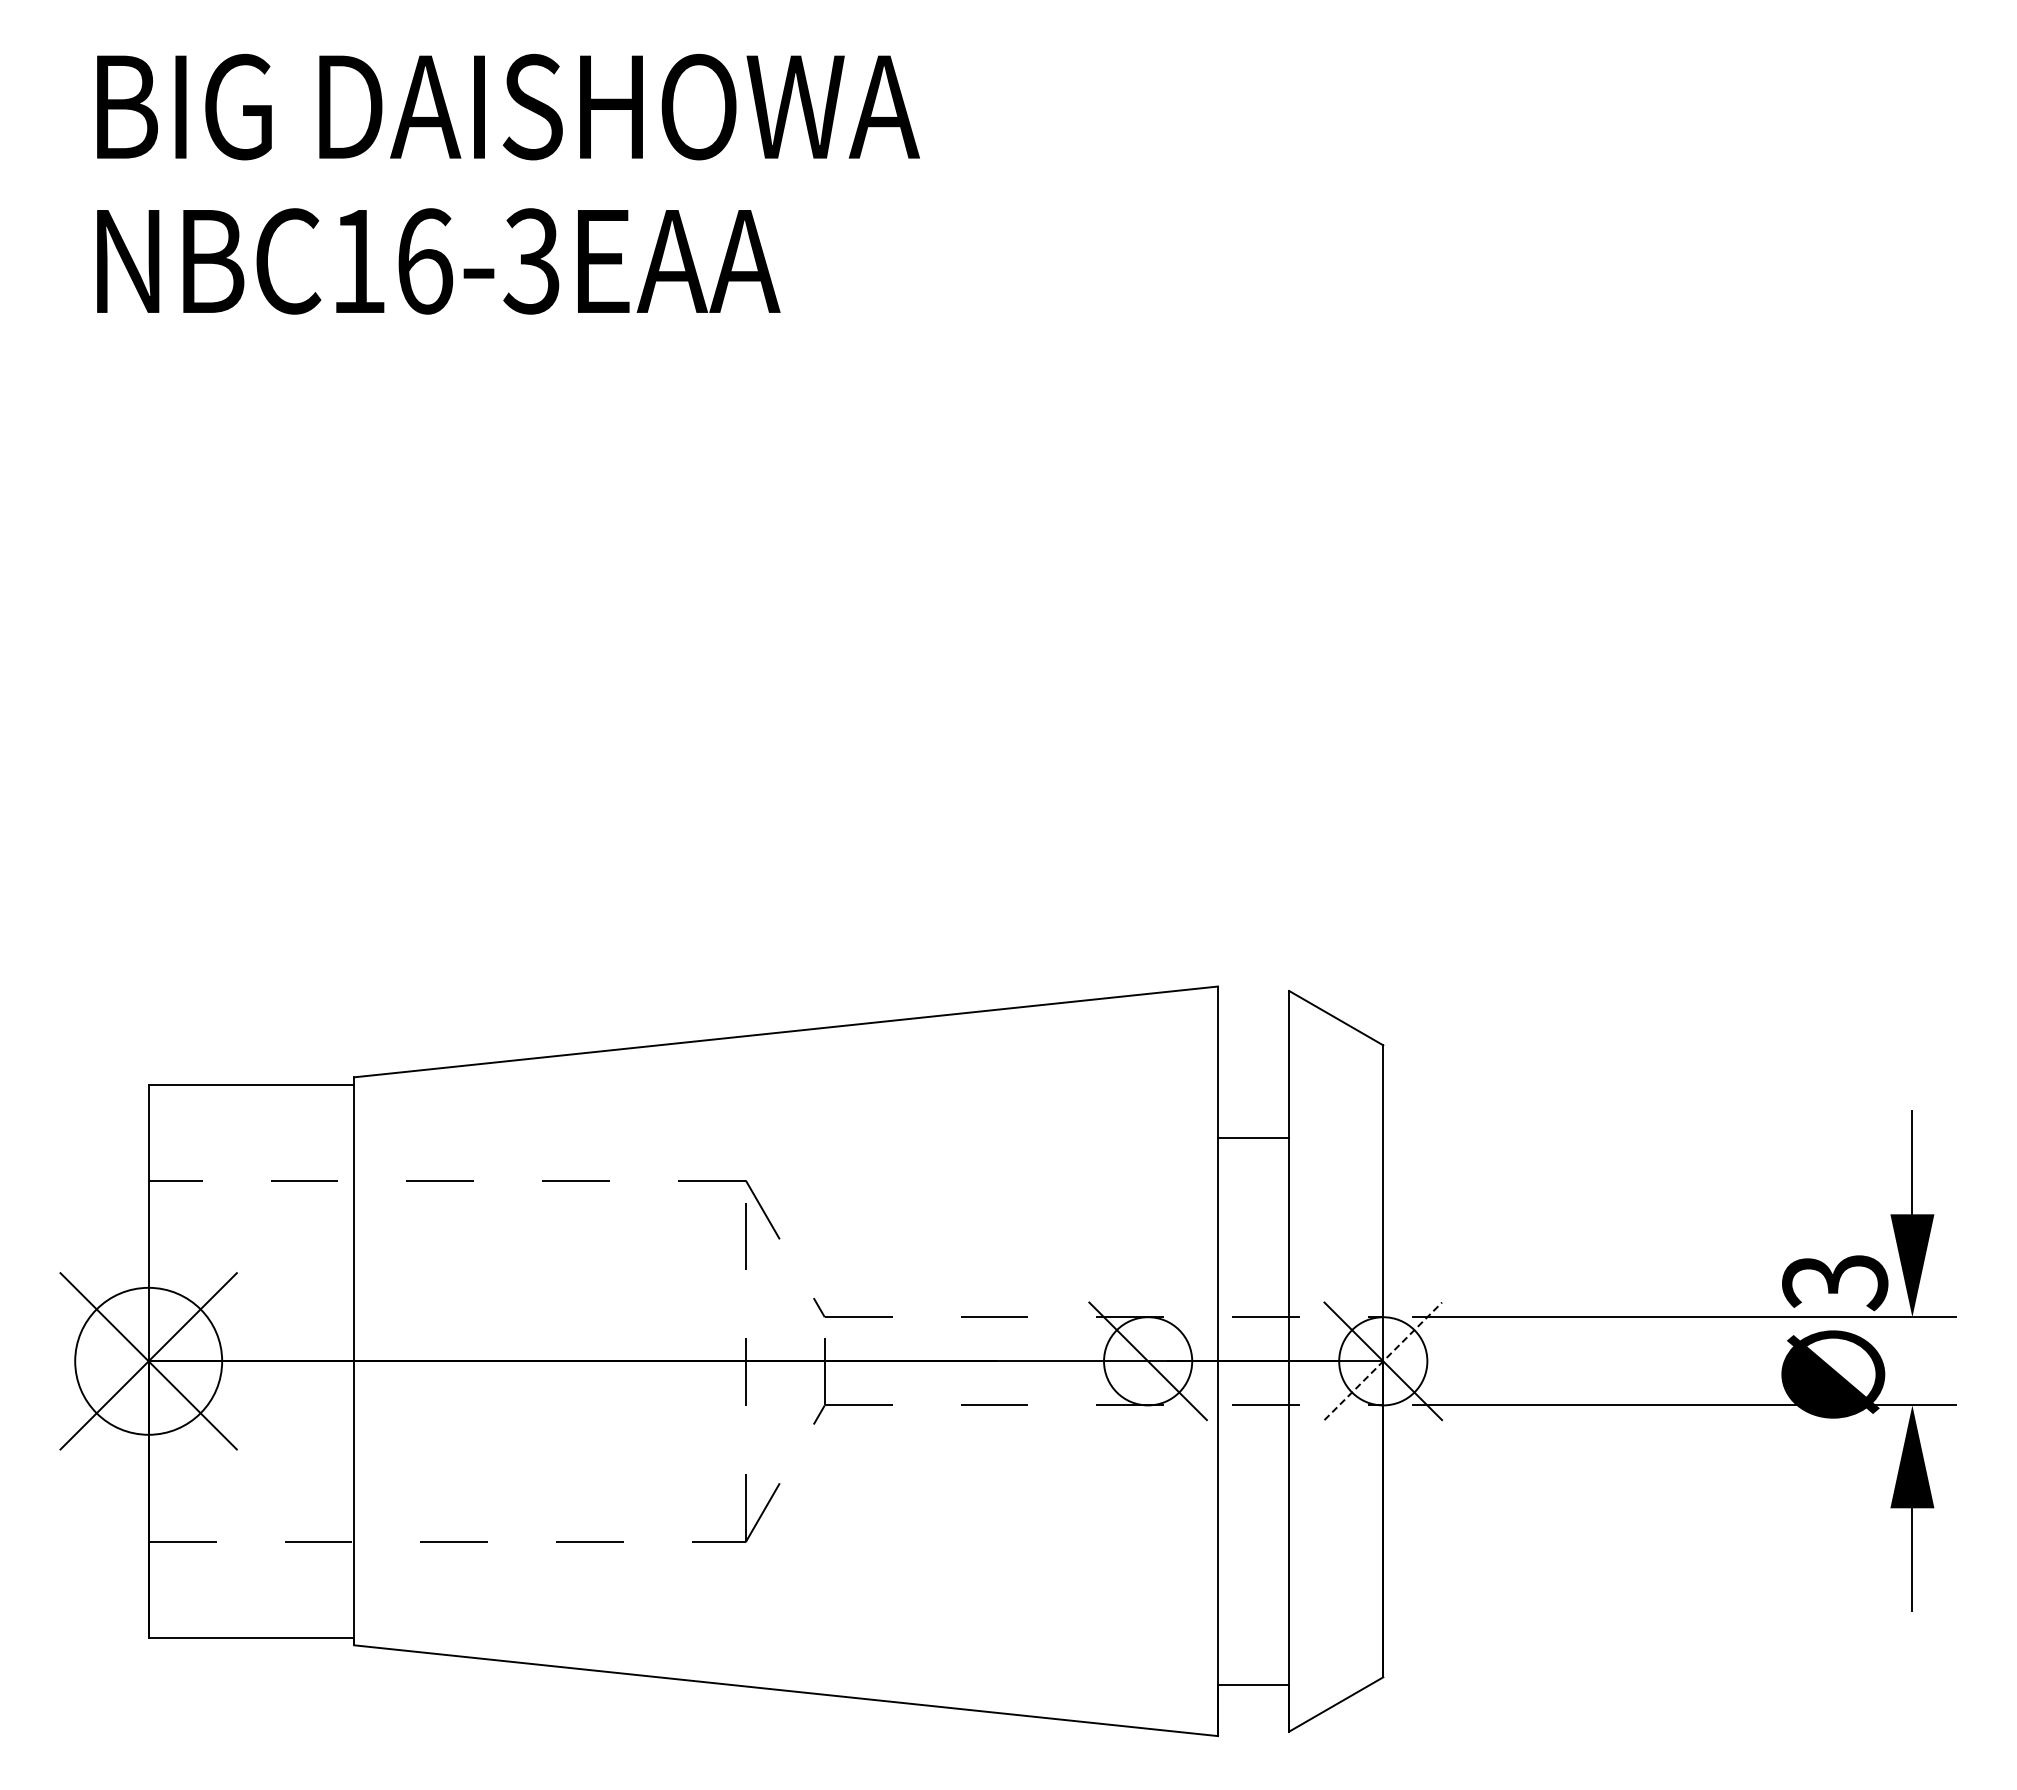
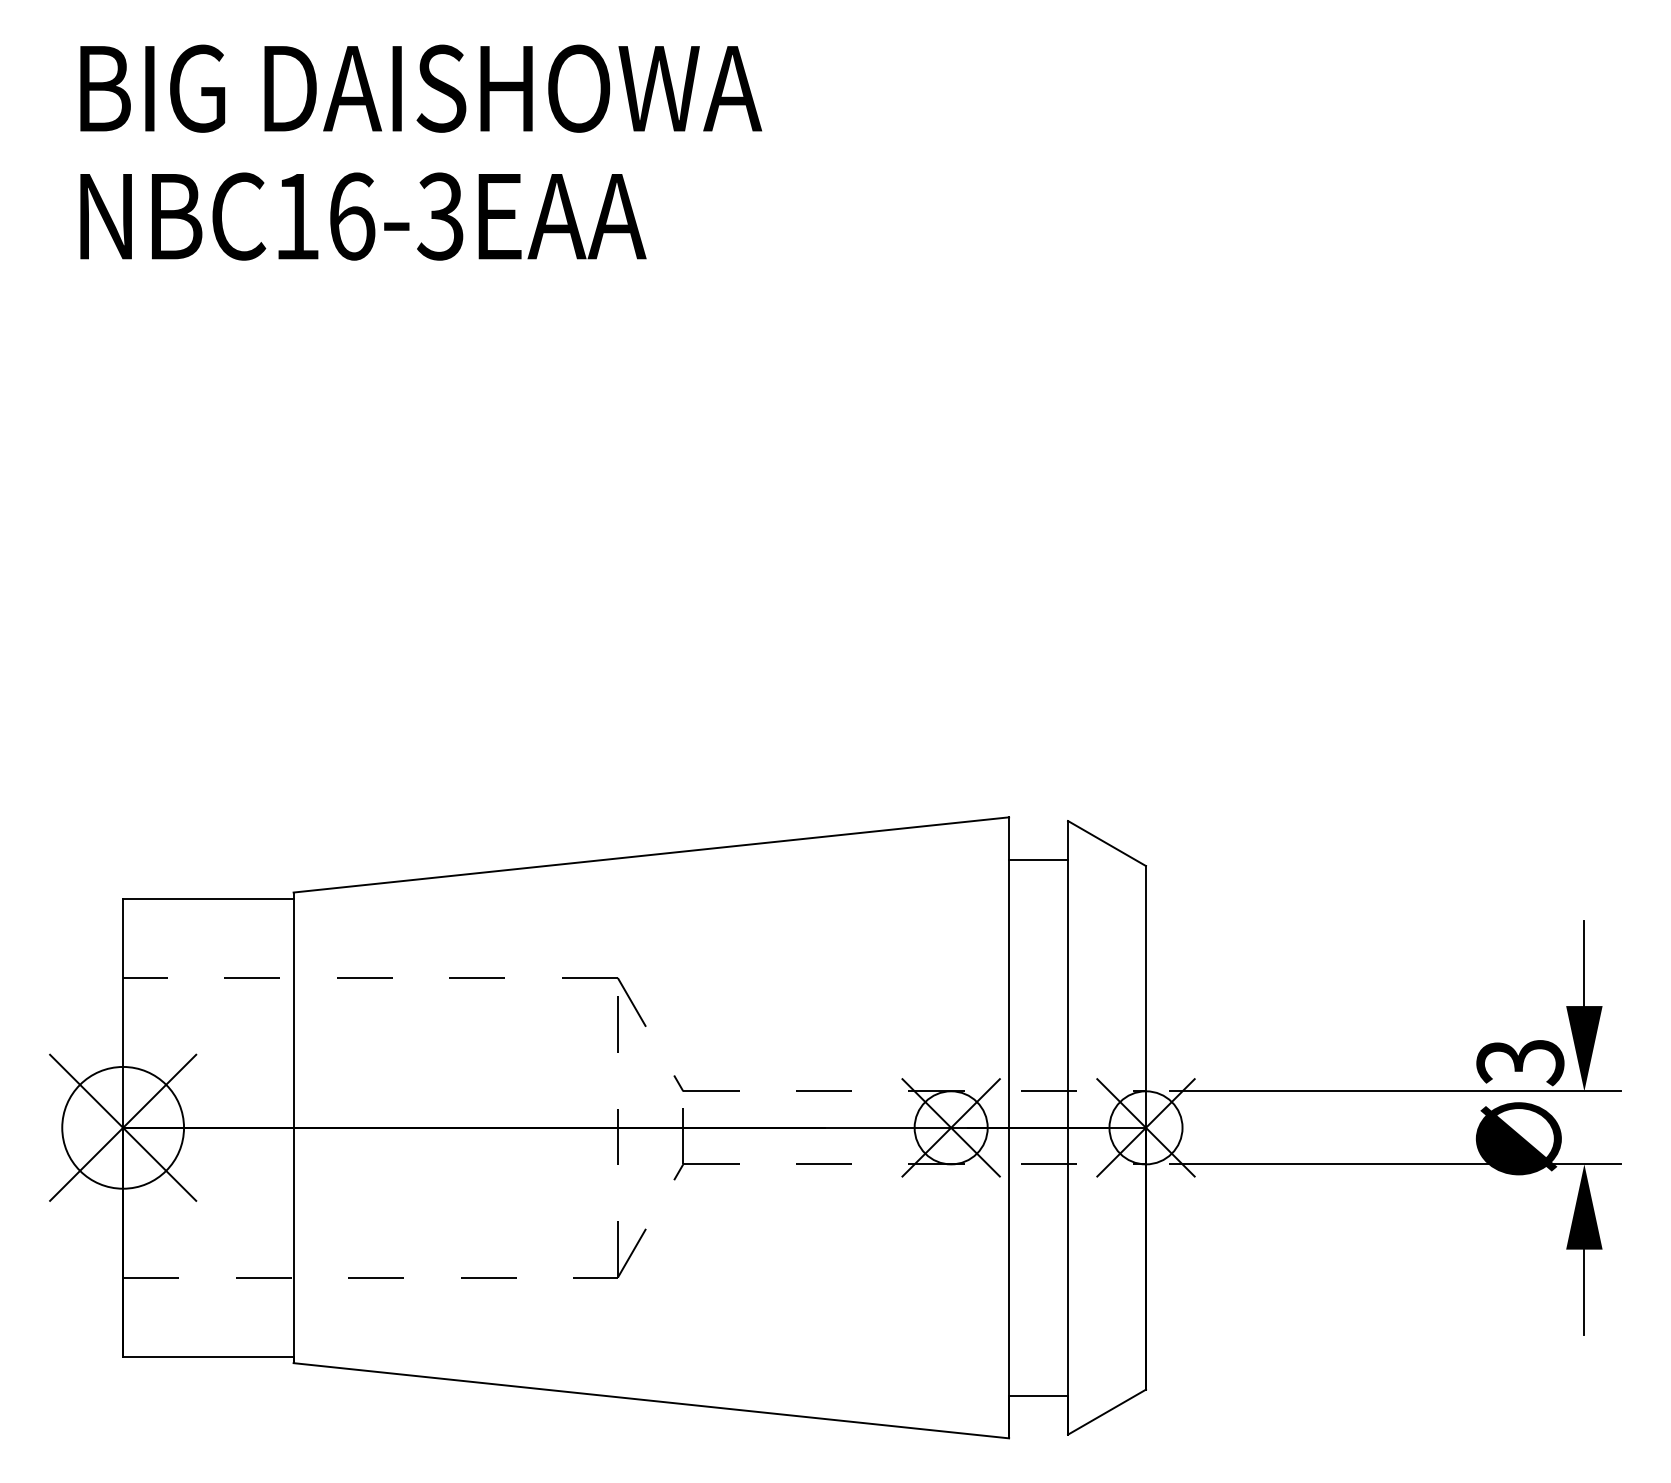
line: (1253, 1137) -> (1038, 859), moved
line: (1383, 1360) -> (1146, 1127), dashed -> solid
line: (1147, 1361) -> (950, 1127), added

